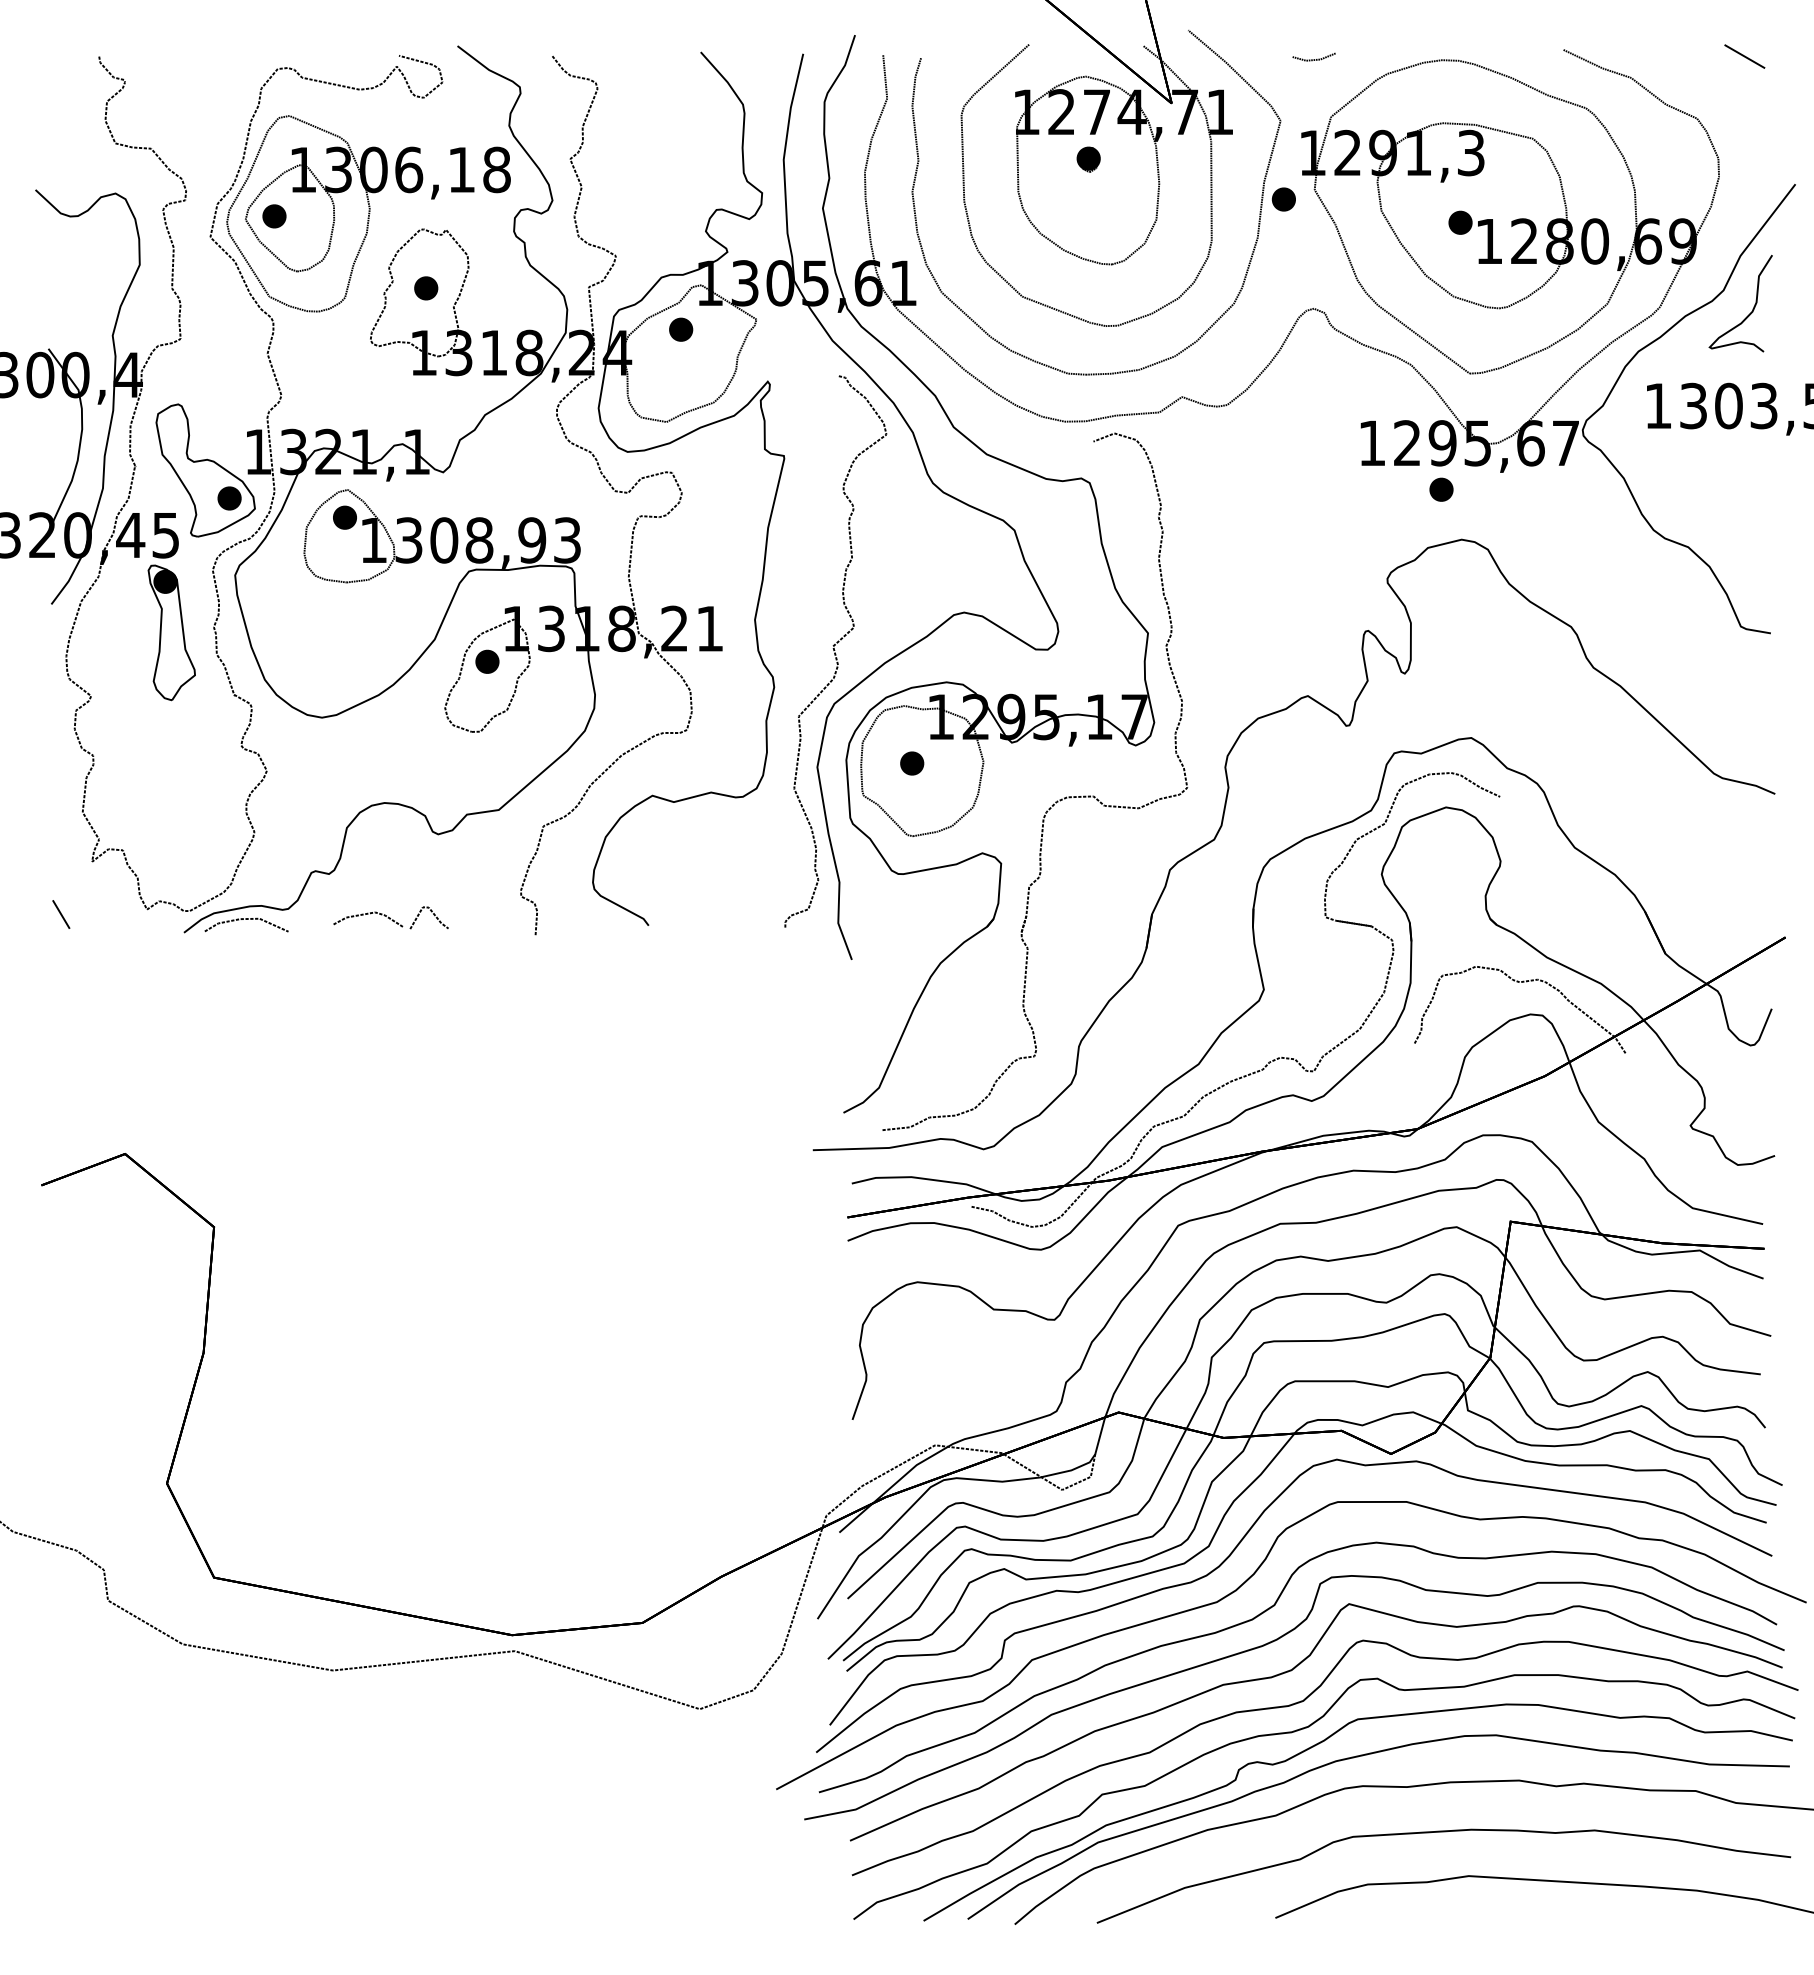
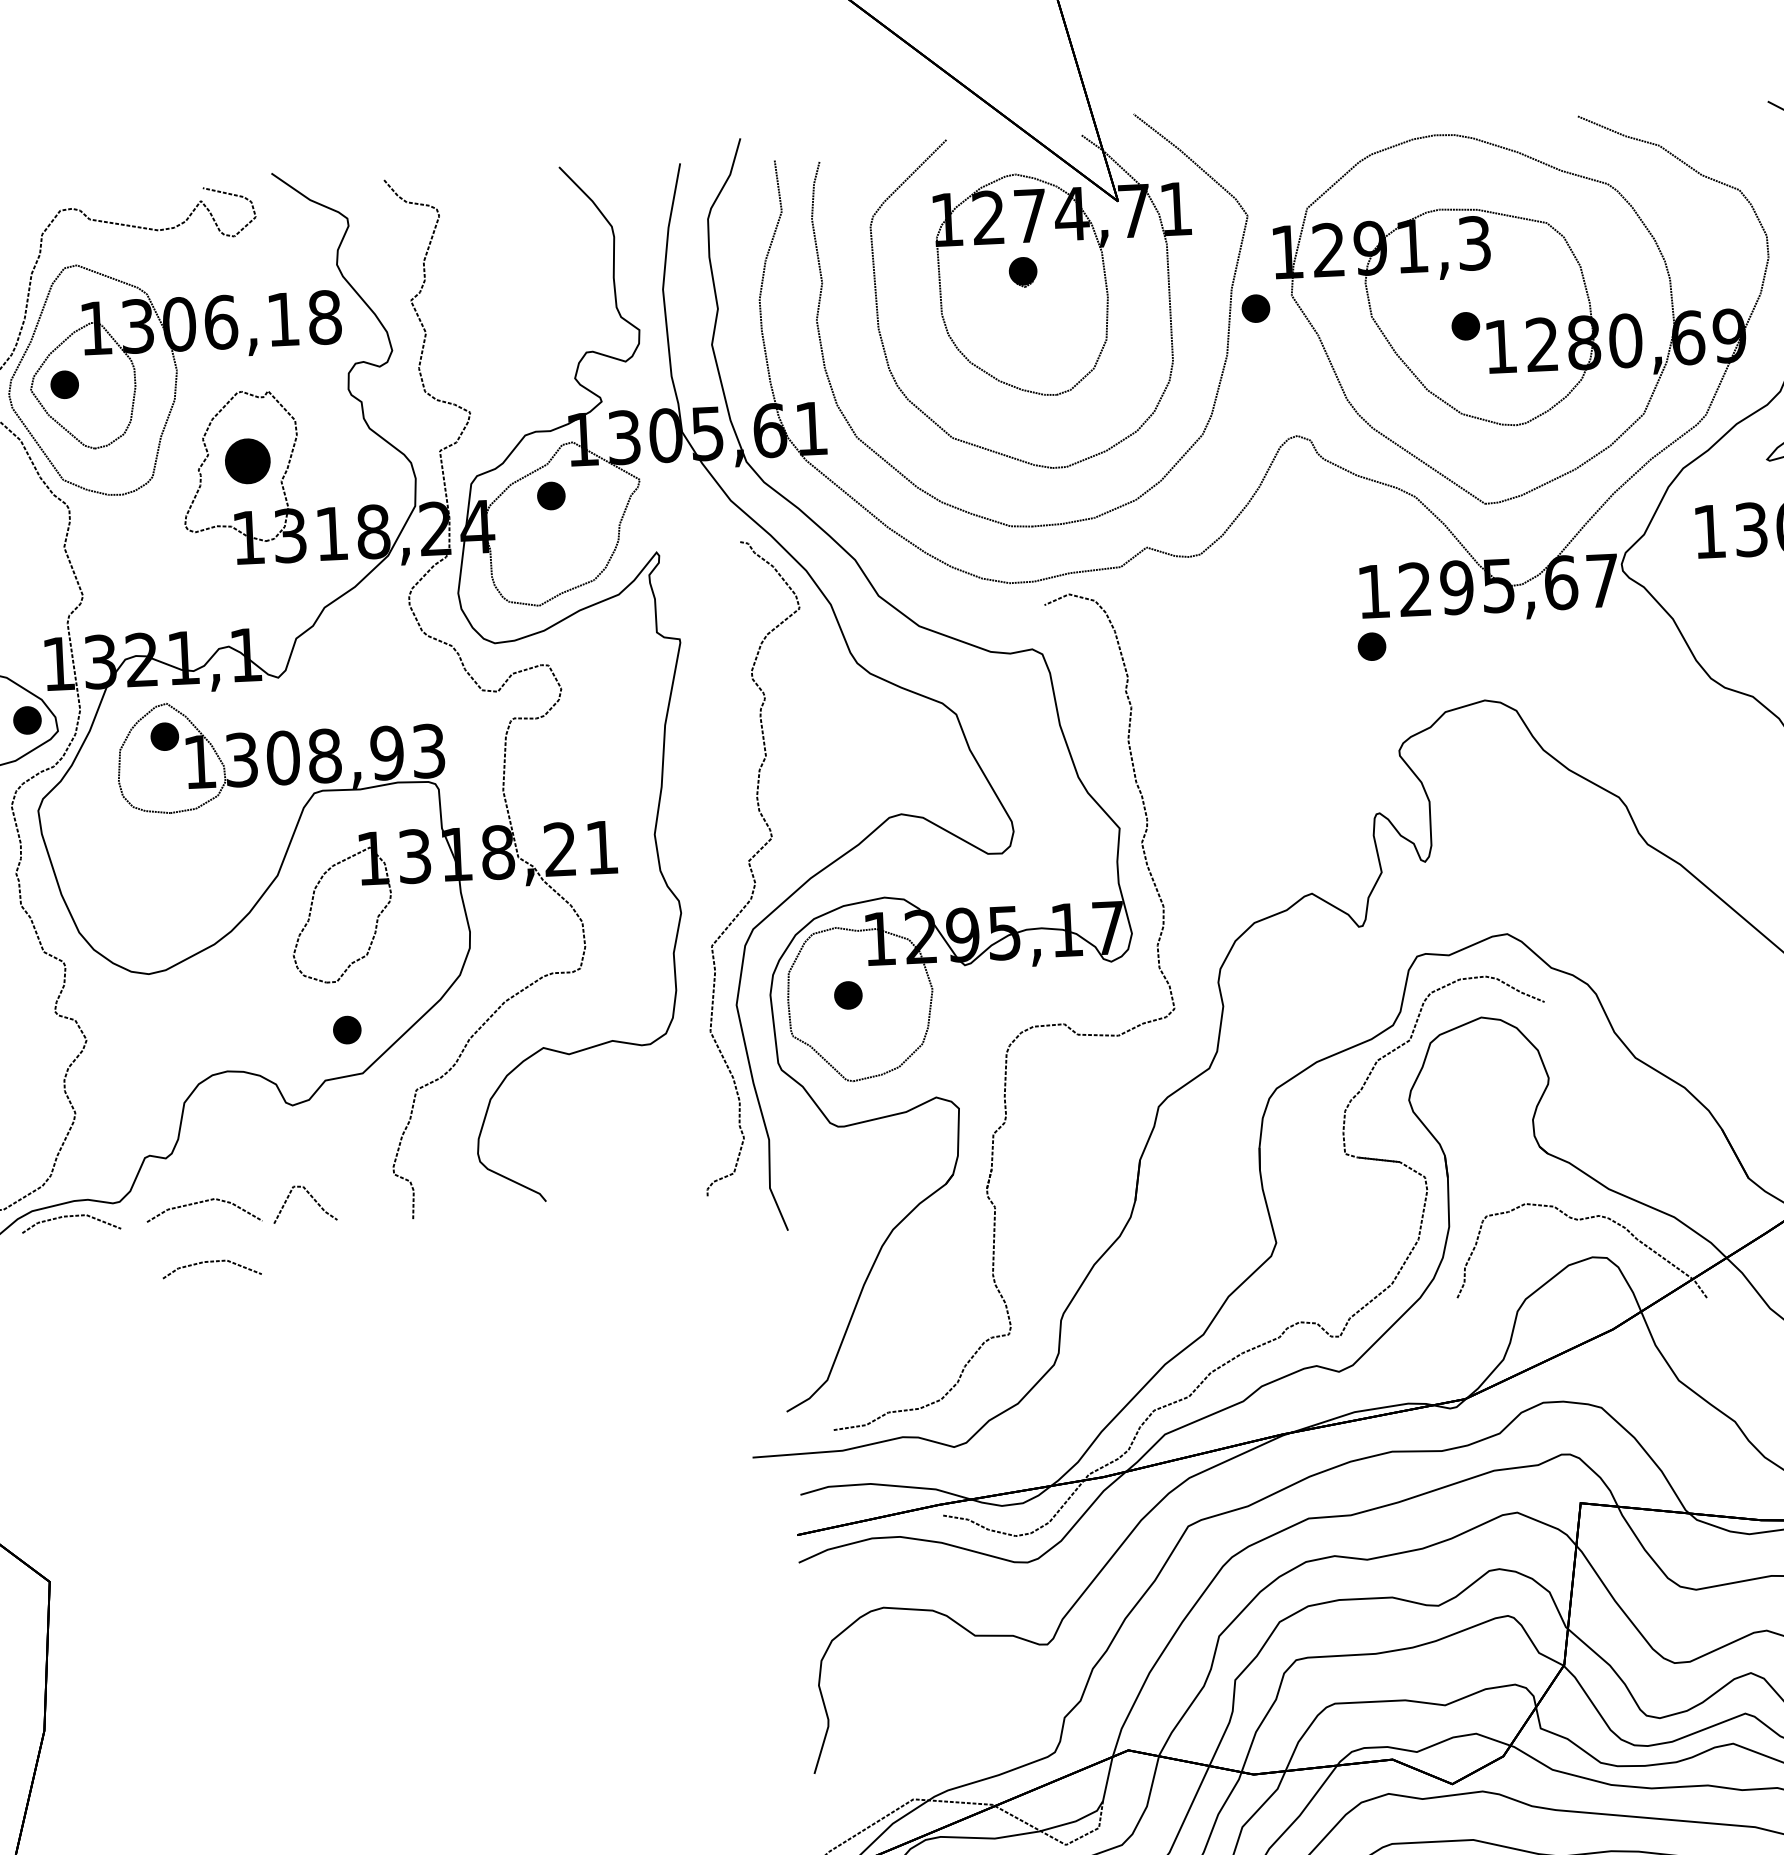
line: (1313, 59) -> (1283, 141), removed
part: (426, 288) -> (248, 461), size x1.6
part: (1441, 489) -> (1372, 646), moved
part: (487, 661) -> (347, 1029), moved
part: (390, 917) -> (240, 1206), size x1.4
line: (363, 963) -> (211, 1262), added

